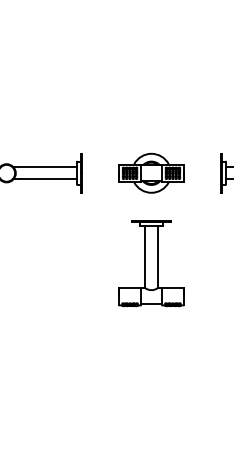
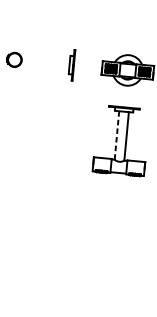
line: (44, 167) -> (44, 58), removed
line: (44, 179) -> (43, 67), removed
line: (145, 257) -> (117, 135), solid -> dashed

